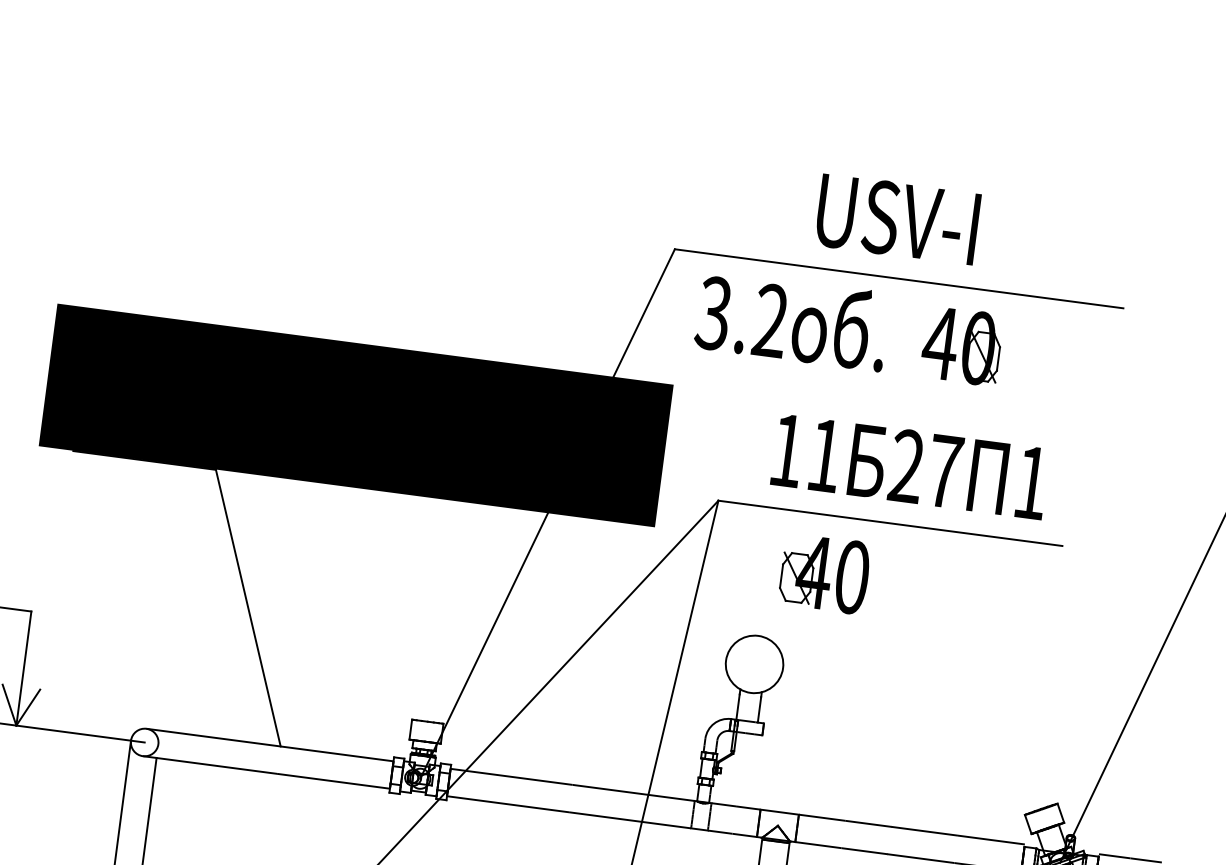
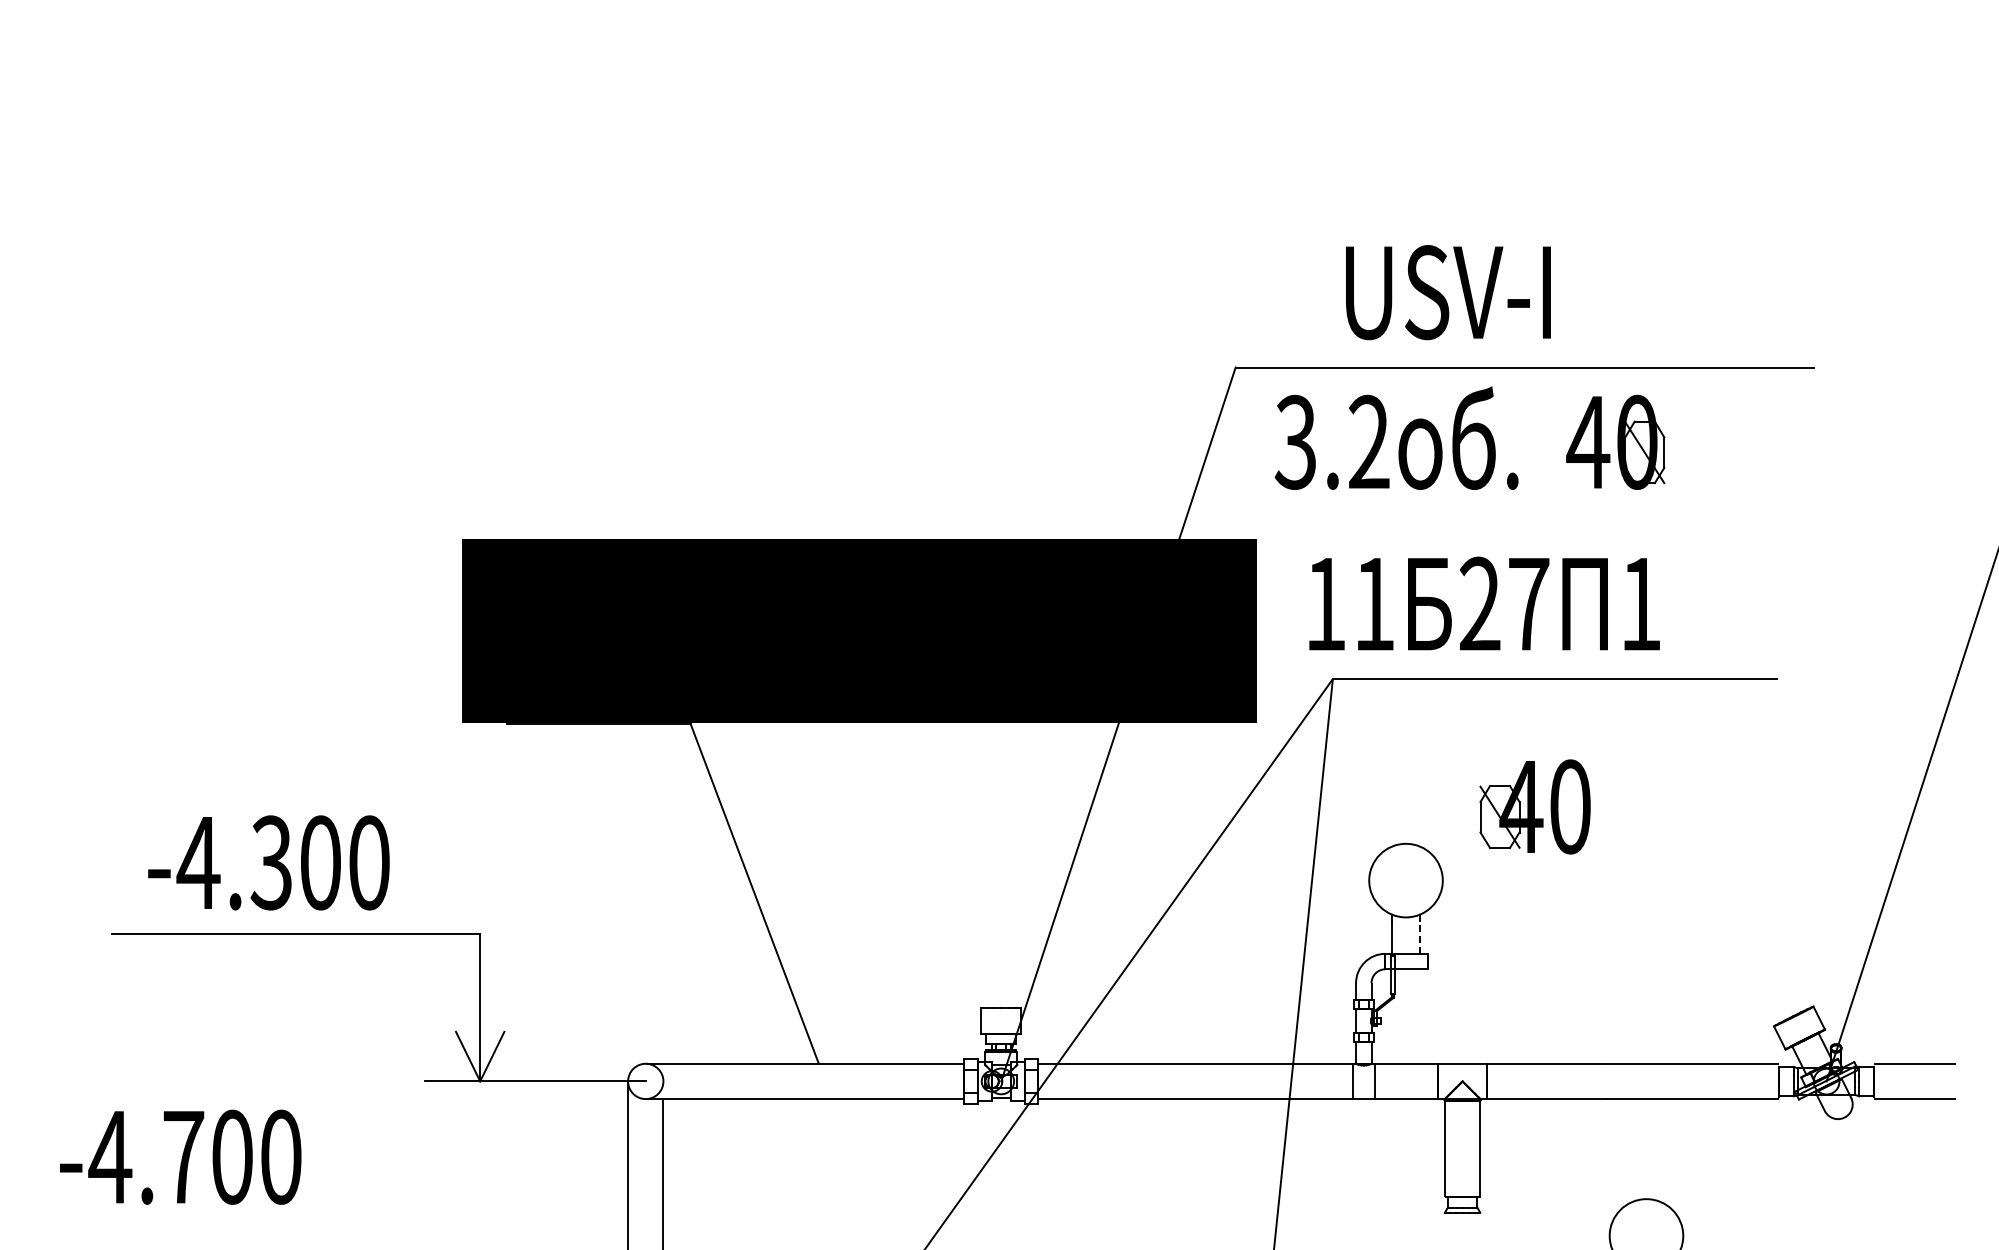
text: (897, 219) -> (1448, 292), moved
text: (910, 466) -> (1484, 603), moved
part: (824, 573) -> (1534, 806), moved
line: (759, 709) -> (1419, 936), solid -> dashed

